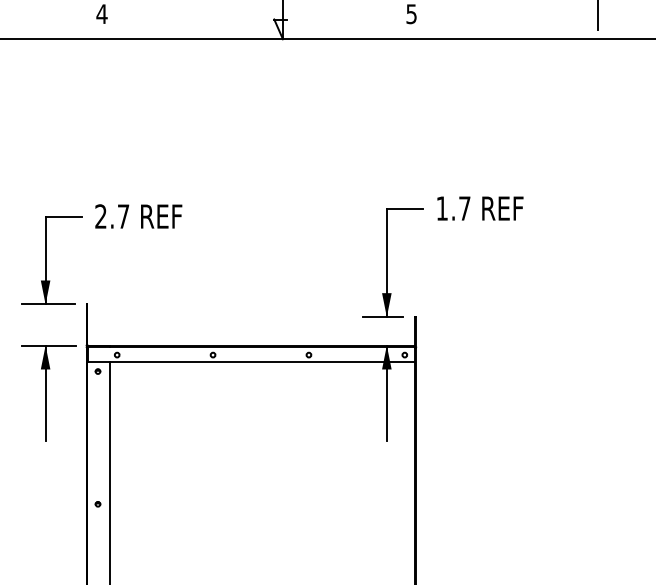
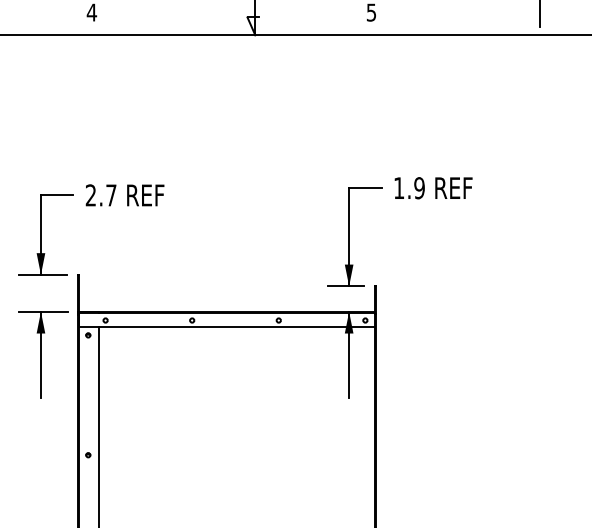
text: (464, 208) -> (419, 188), 1.7 -> 1.9

